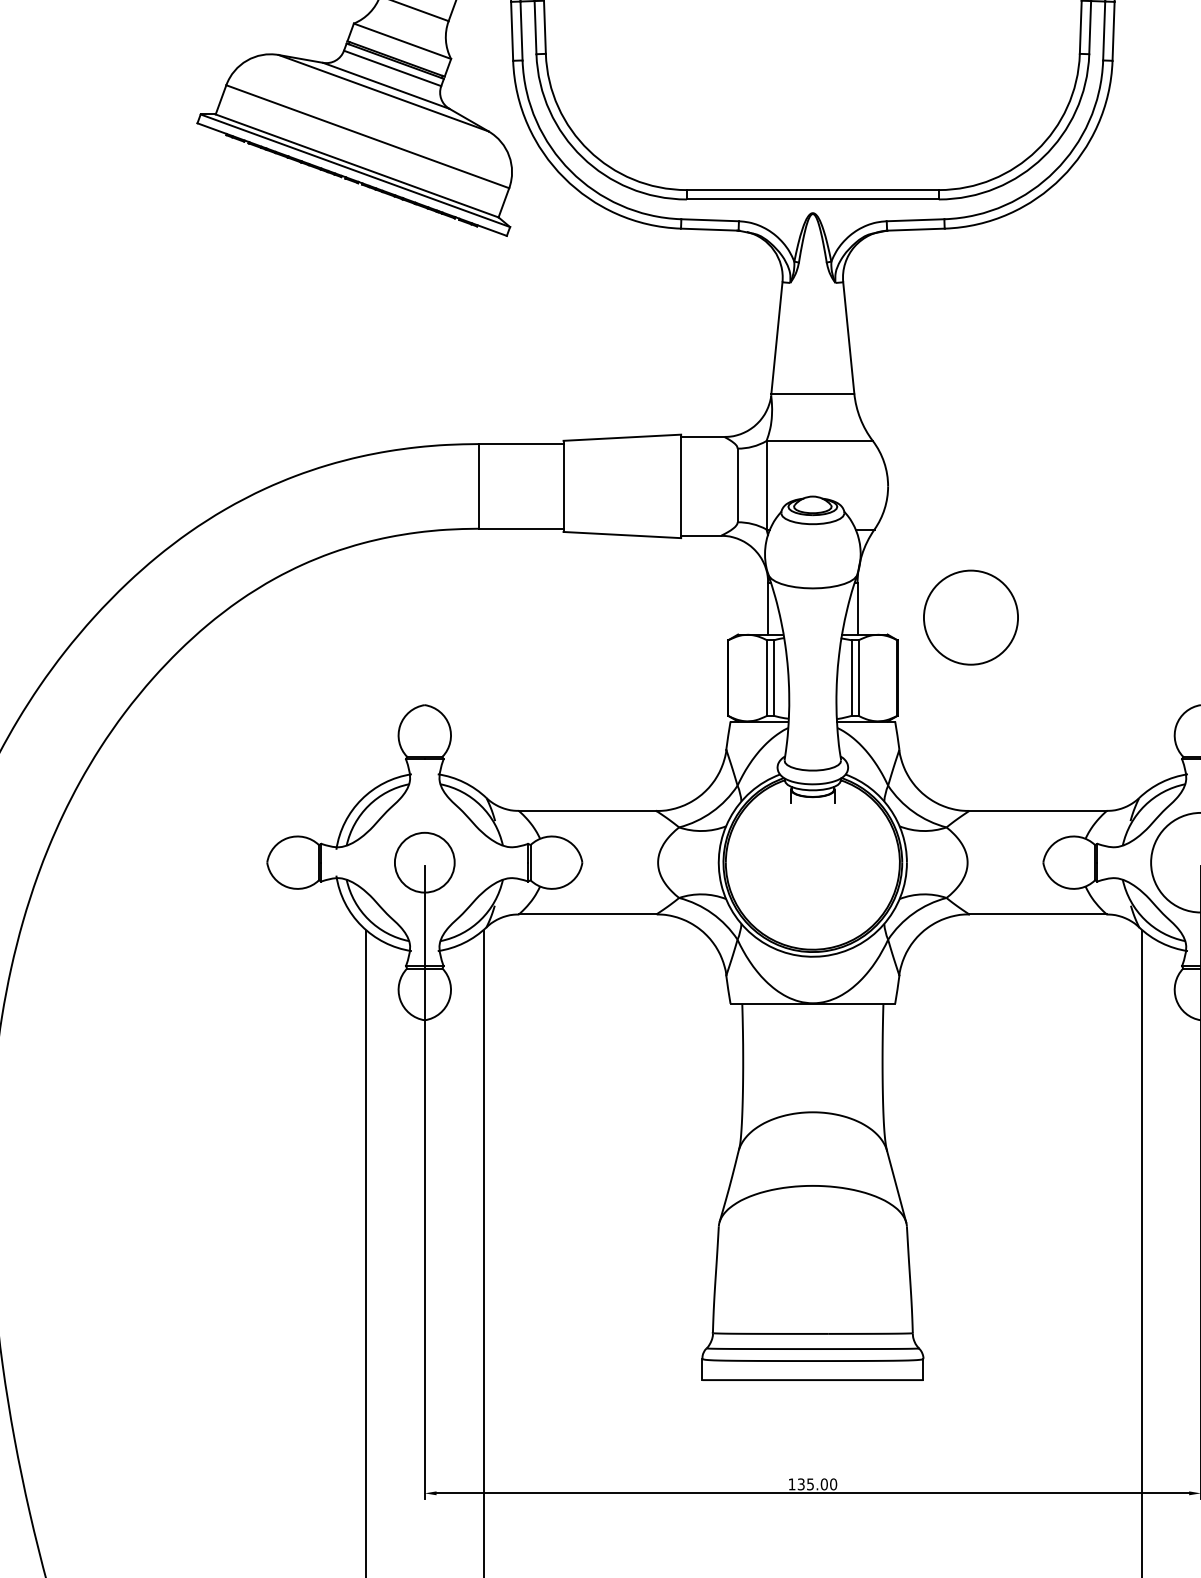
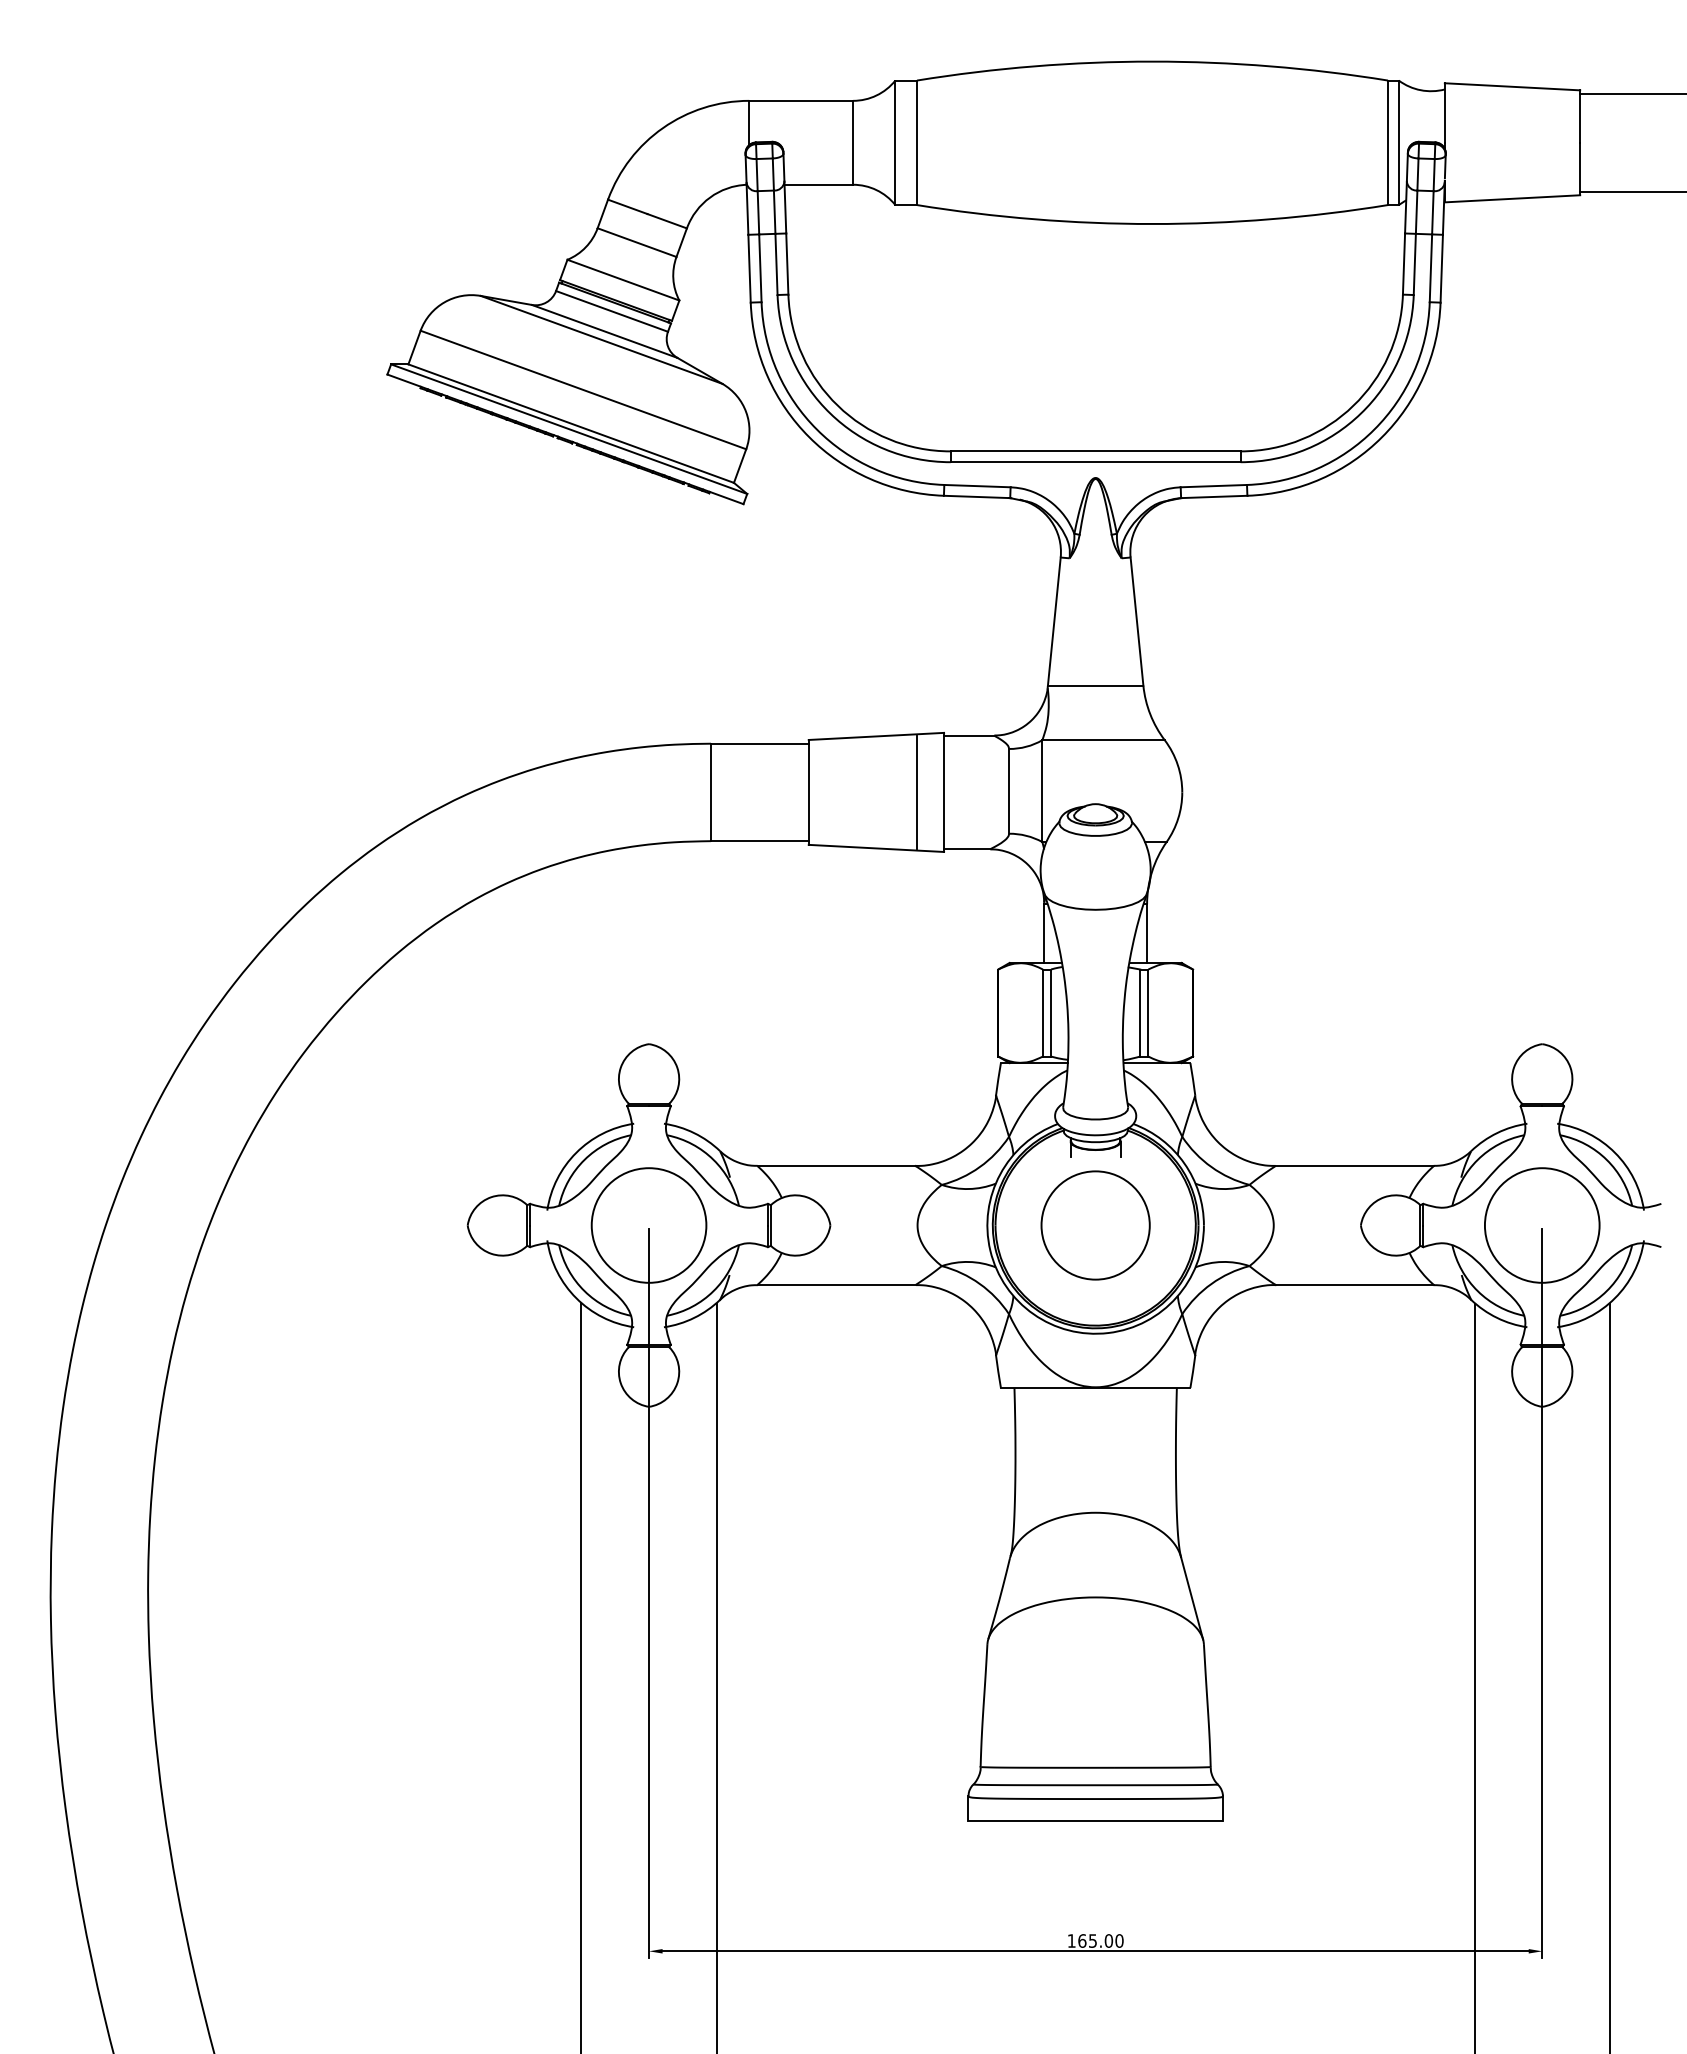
line: (658, 486) -> (917, 792), added
circle: (970, 617) -> (1095, 1225), moved
circle: (424, 862) -> (648, 1225), size x1.67
text: (801, 1483) -> (1082, 1940), 135.00 -> 165.00

